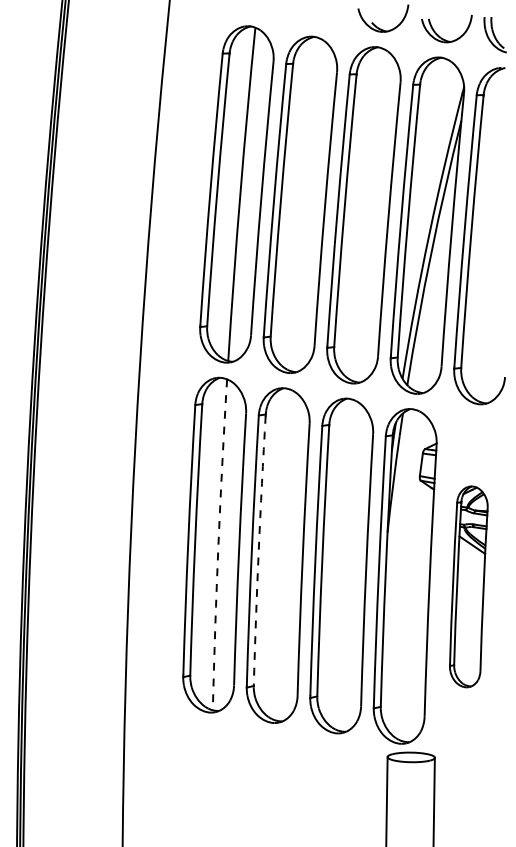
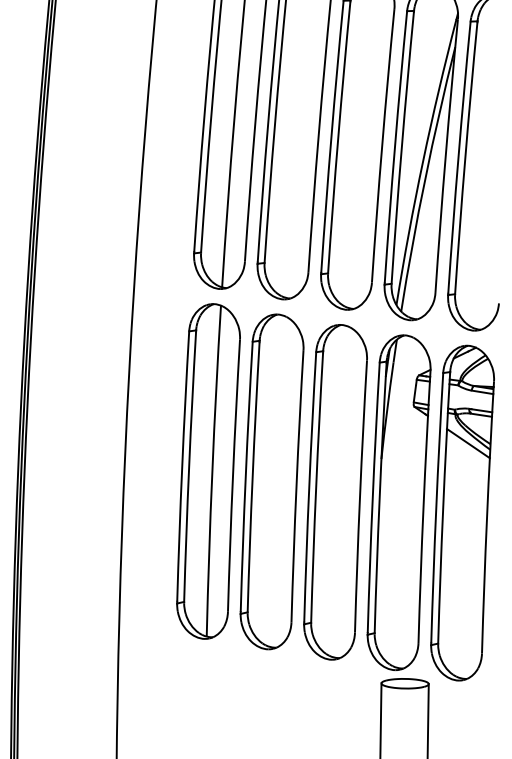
arc: (218, 544) -> (212, 470), dashed -> solid
arc: (258, 550) -> (252, 476), dashed -> solid
part: (468, 586) -> (462, 512), size x1.67

